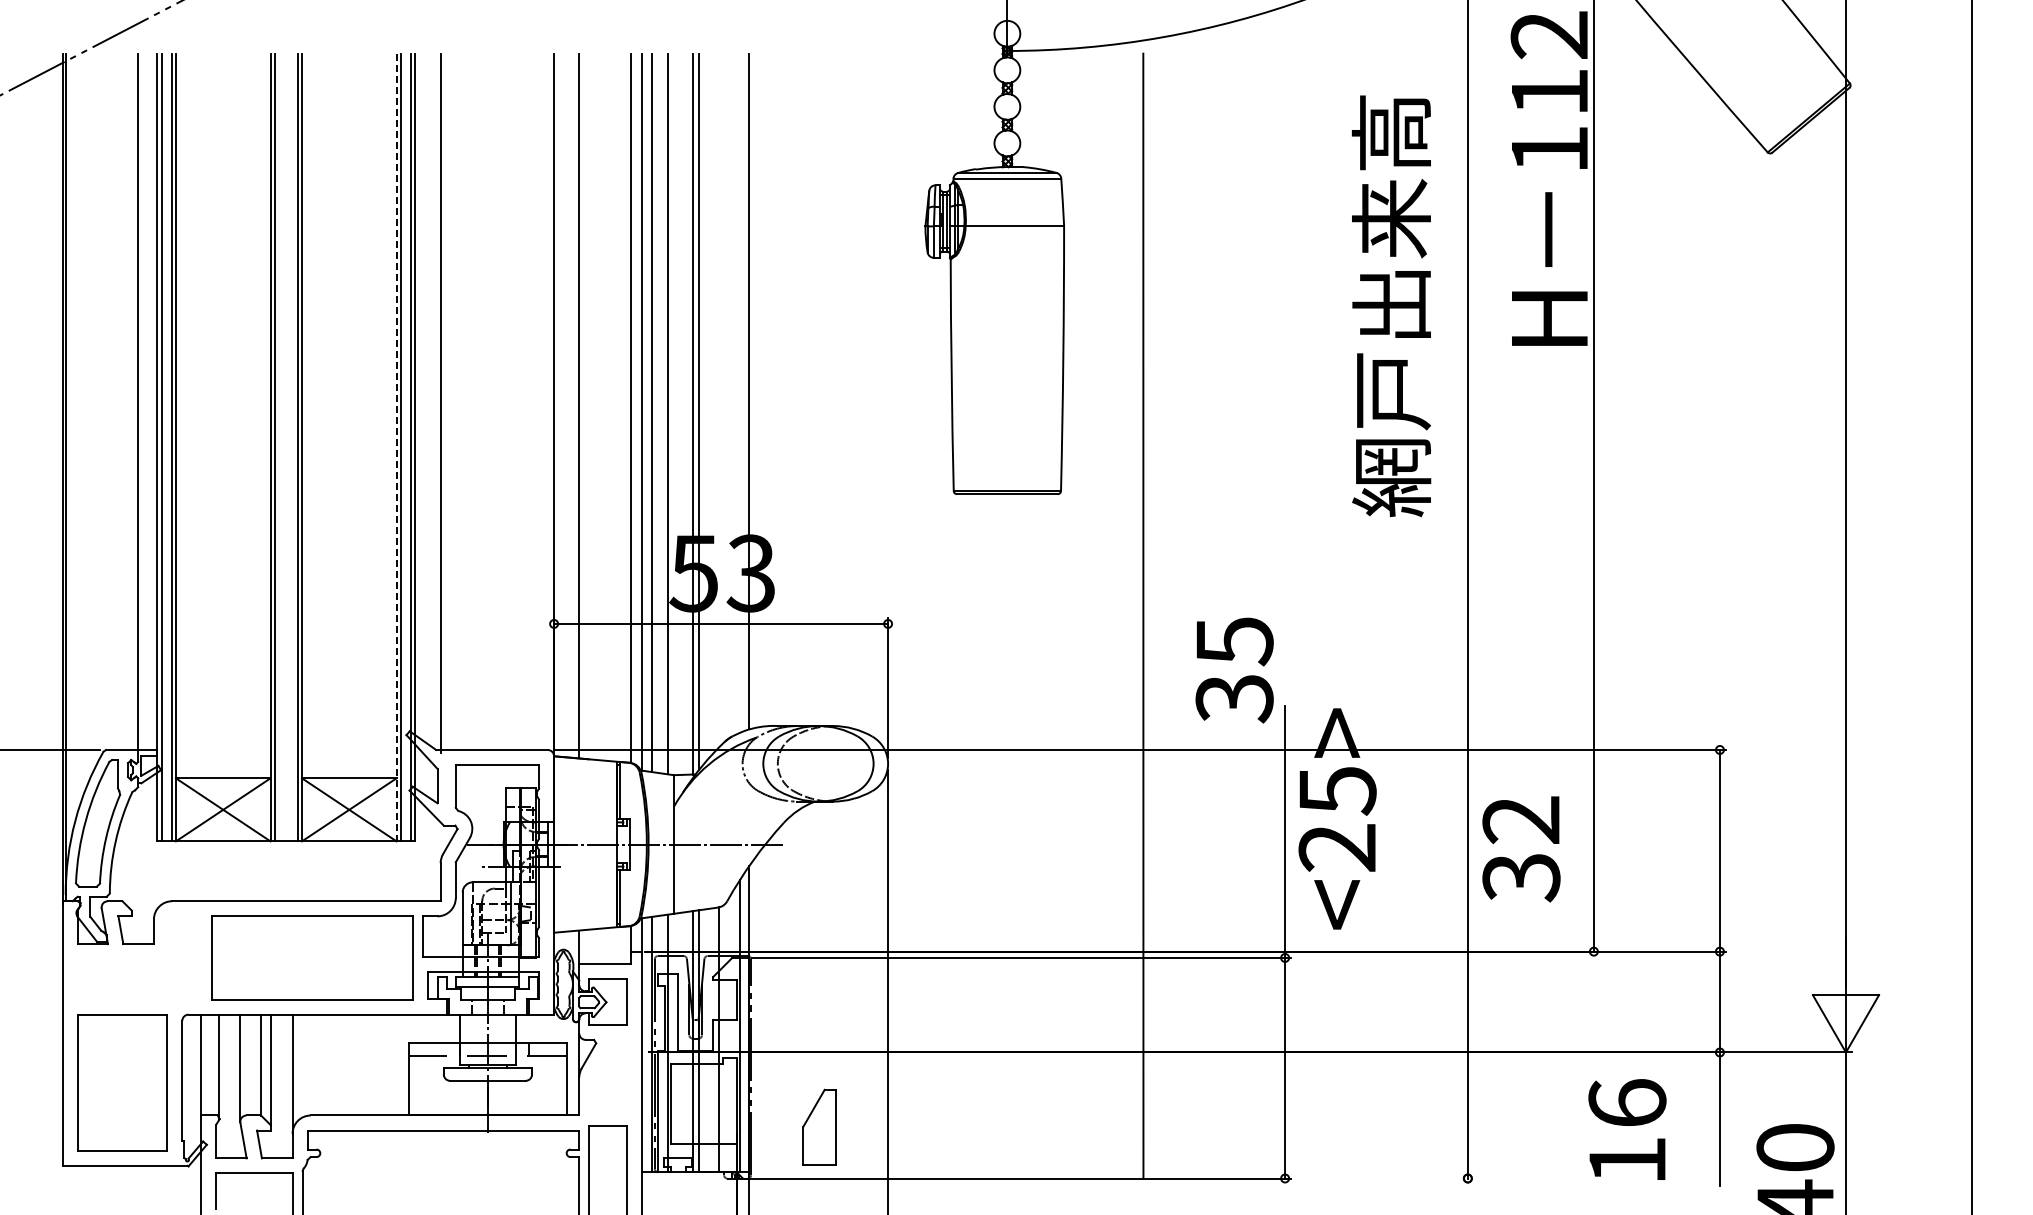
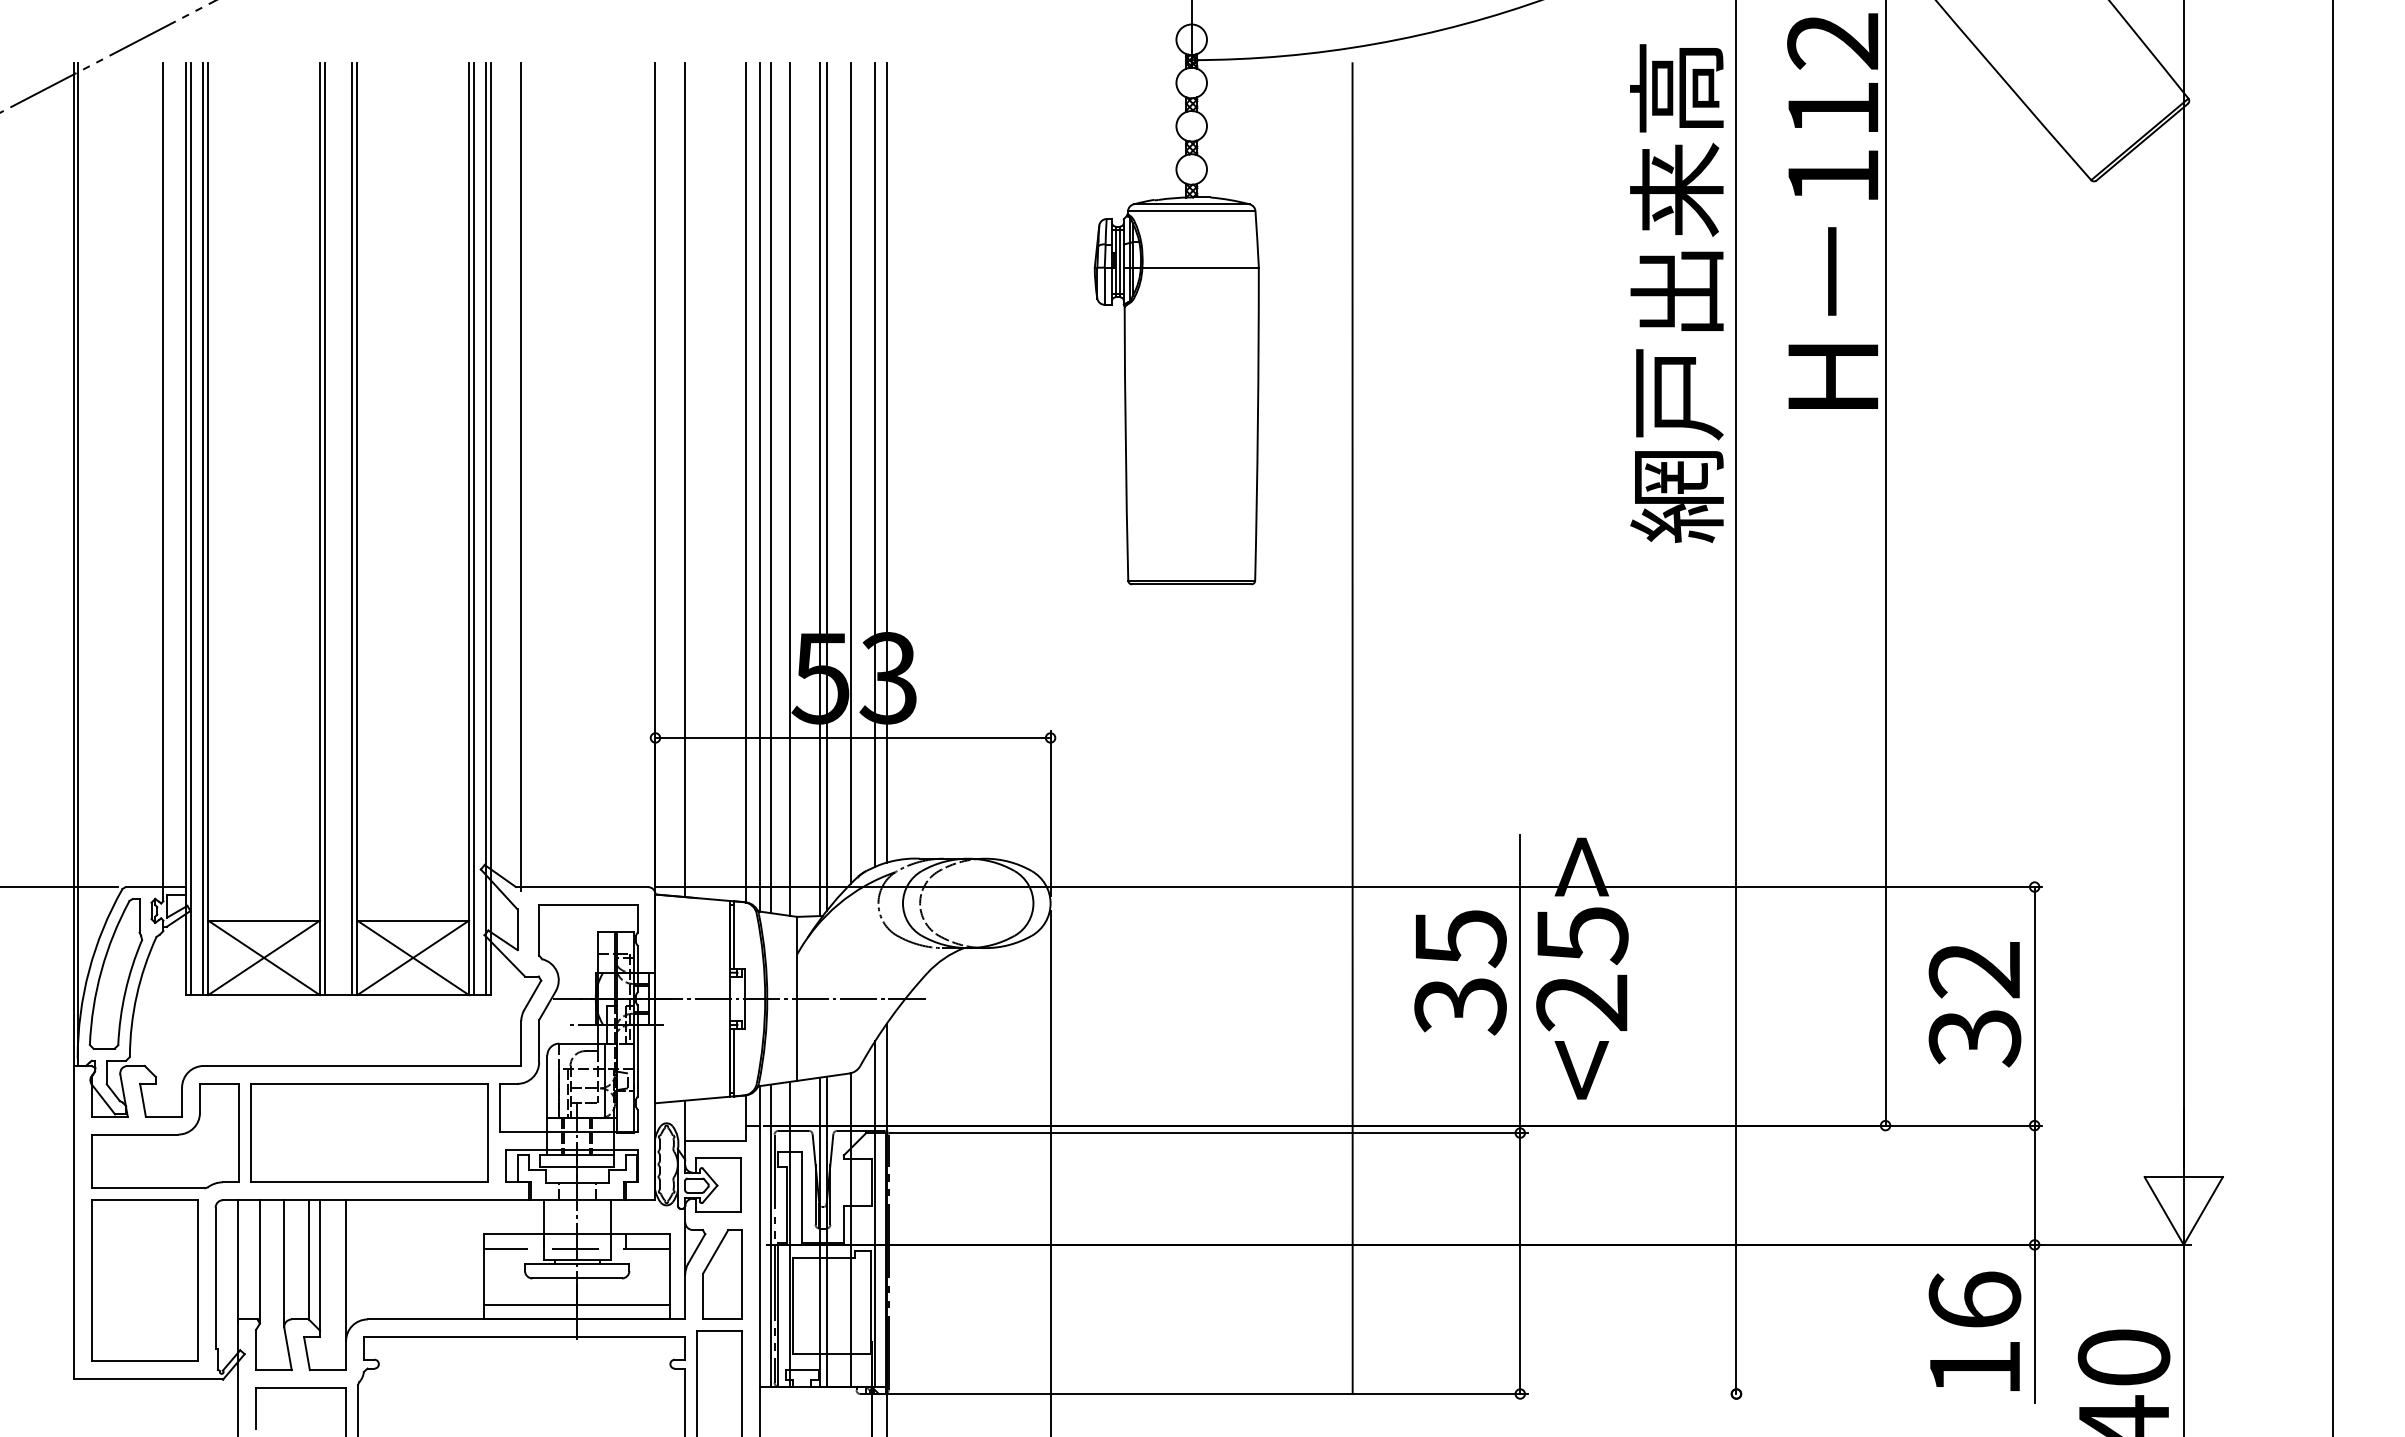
text: (1391, 306) -> (1676, 293), moved
line: (740, 392) -> (875, 464), added
line: (719, 400) -> (851, 473), added
line: (396, 447) -> (469, 529), dashed -> solid
text: (1234, 670) -> (1460, 972), moved
text: (1521, 849) -> (1974, 1004), moved
part: (139, 960) -> (165, 1136), added
line: (487, 1102) -> (576, 1304), added
part: (819, 1126) -> (722, 1273), moved
text: (1627, 1129) -> (1974, 1331), moved

